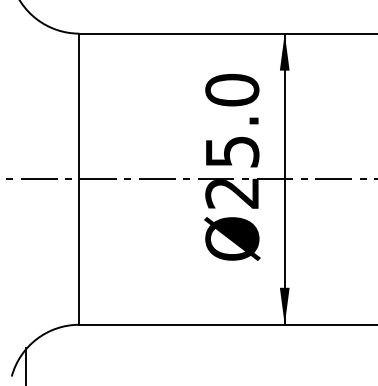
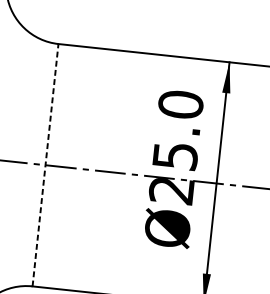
line: (79, 179) -> (45, 165), solid -> dashed

